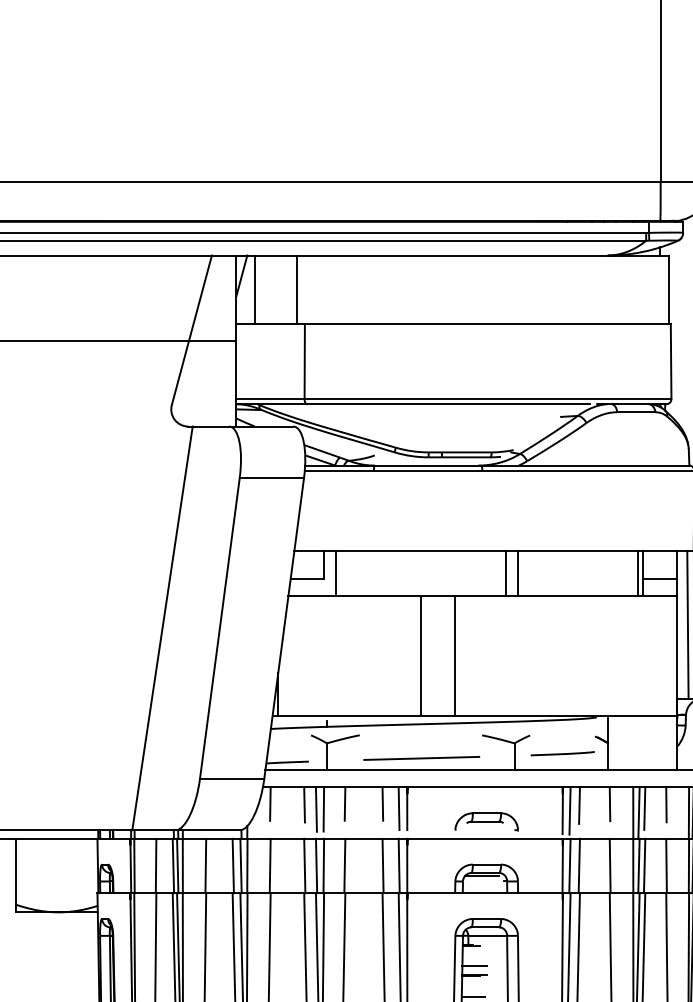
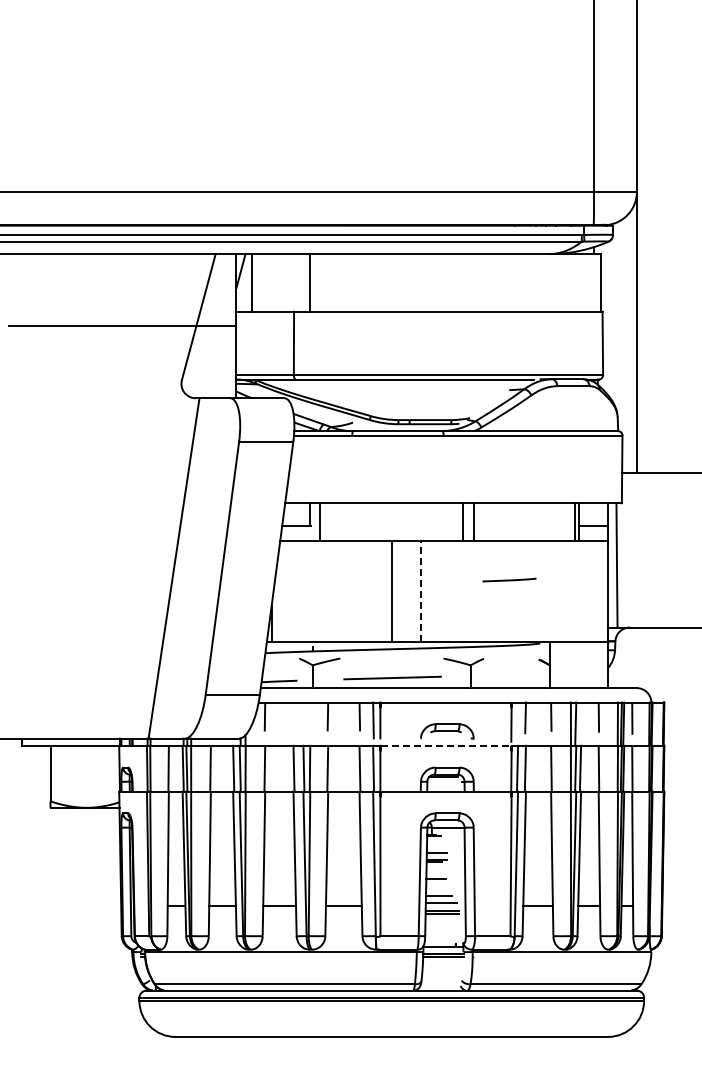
line: (297, 289) -> (309, 282), moved
line: (454, 655) -> (420, 591), solid -> dashed
line: (562, 753) -> (509, 579), moved
line: (304, 805) -> (293, 717), removed
line: (316, 808) -> (303, 720), removed
line: (323, 808) -> (309, 720), removed
line: (644, 808) -> (580, 720), removed
line: (569, 811) -> (517, 722), removed
line: (485, 838) -> (446, 745), solid -> dashed

